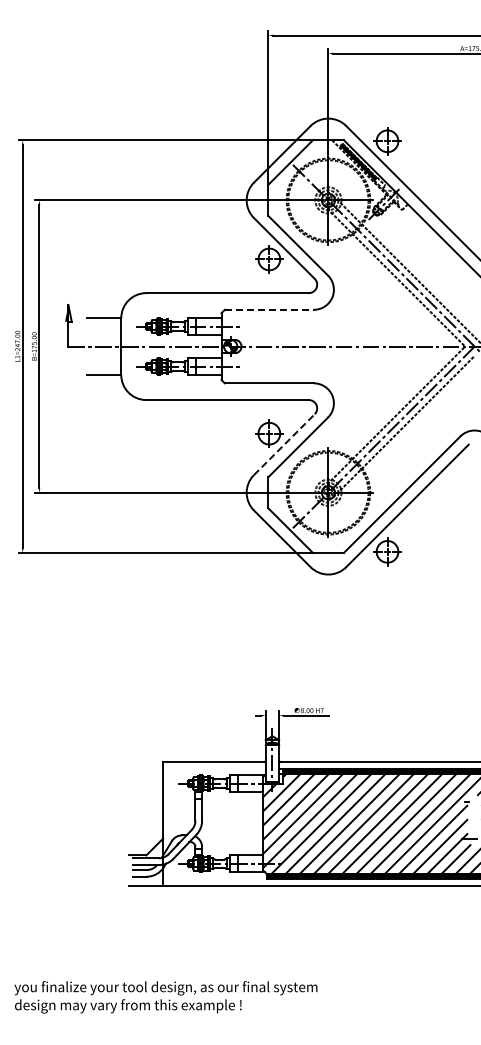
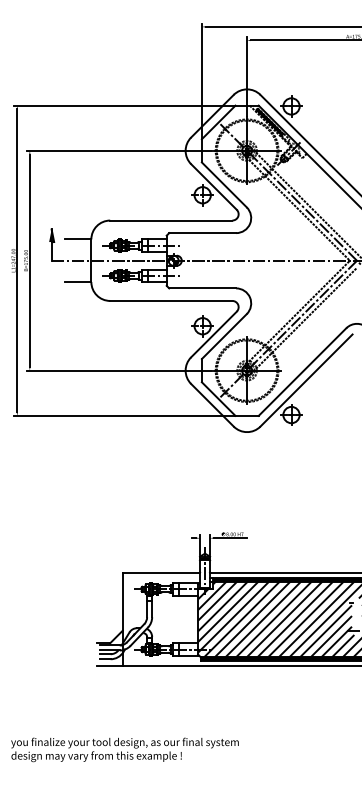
line: (269, 309) -> (202, 232), dashed -> solid
line: (284, 444) -> (214, 334), dashed -> solid

